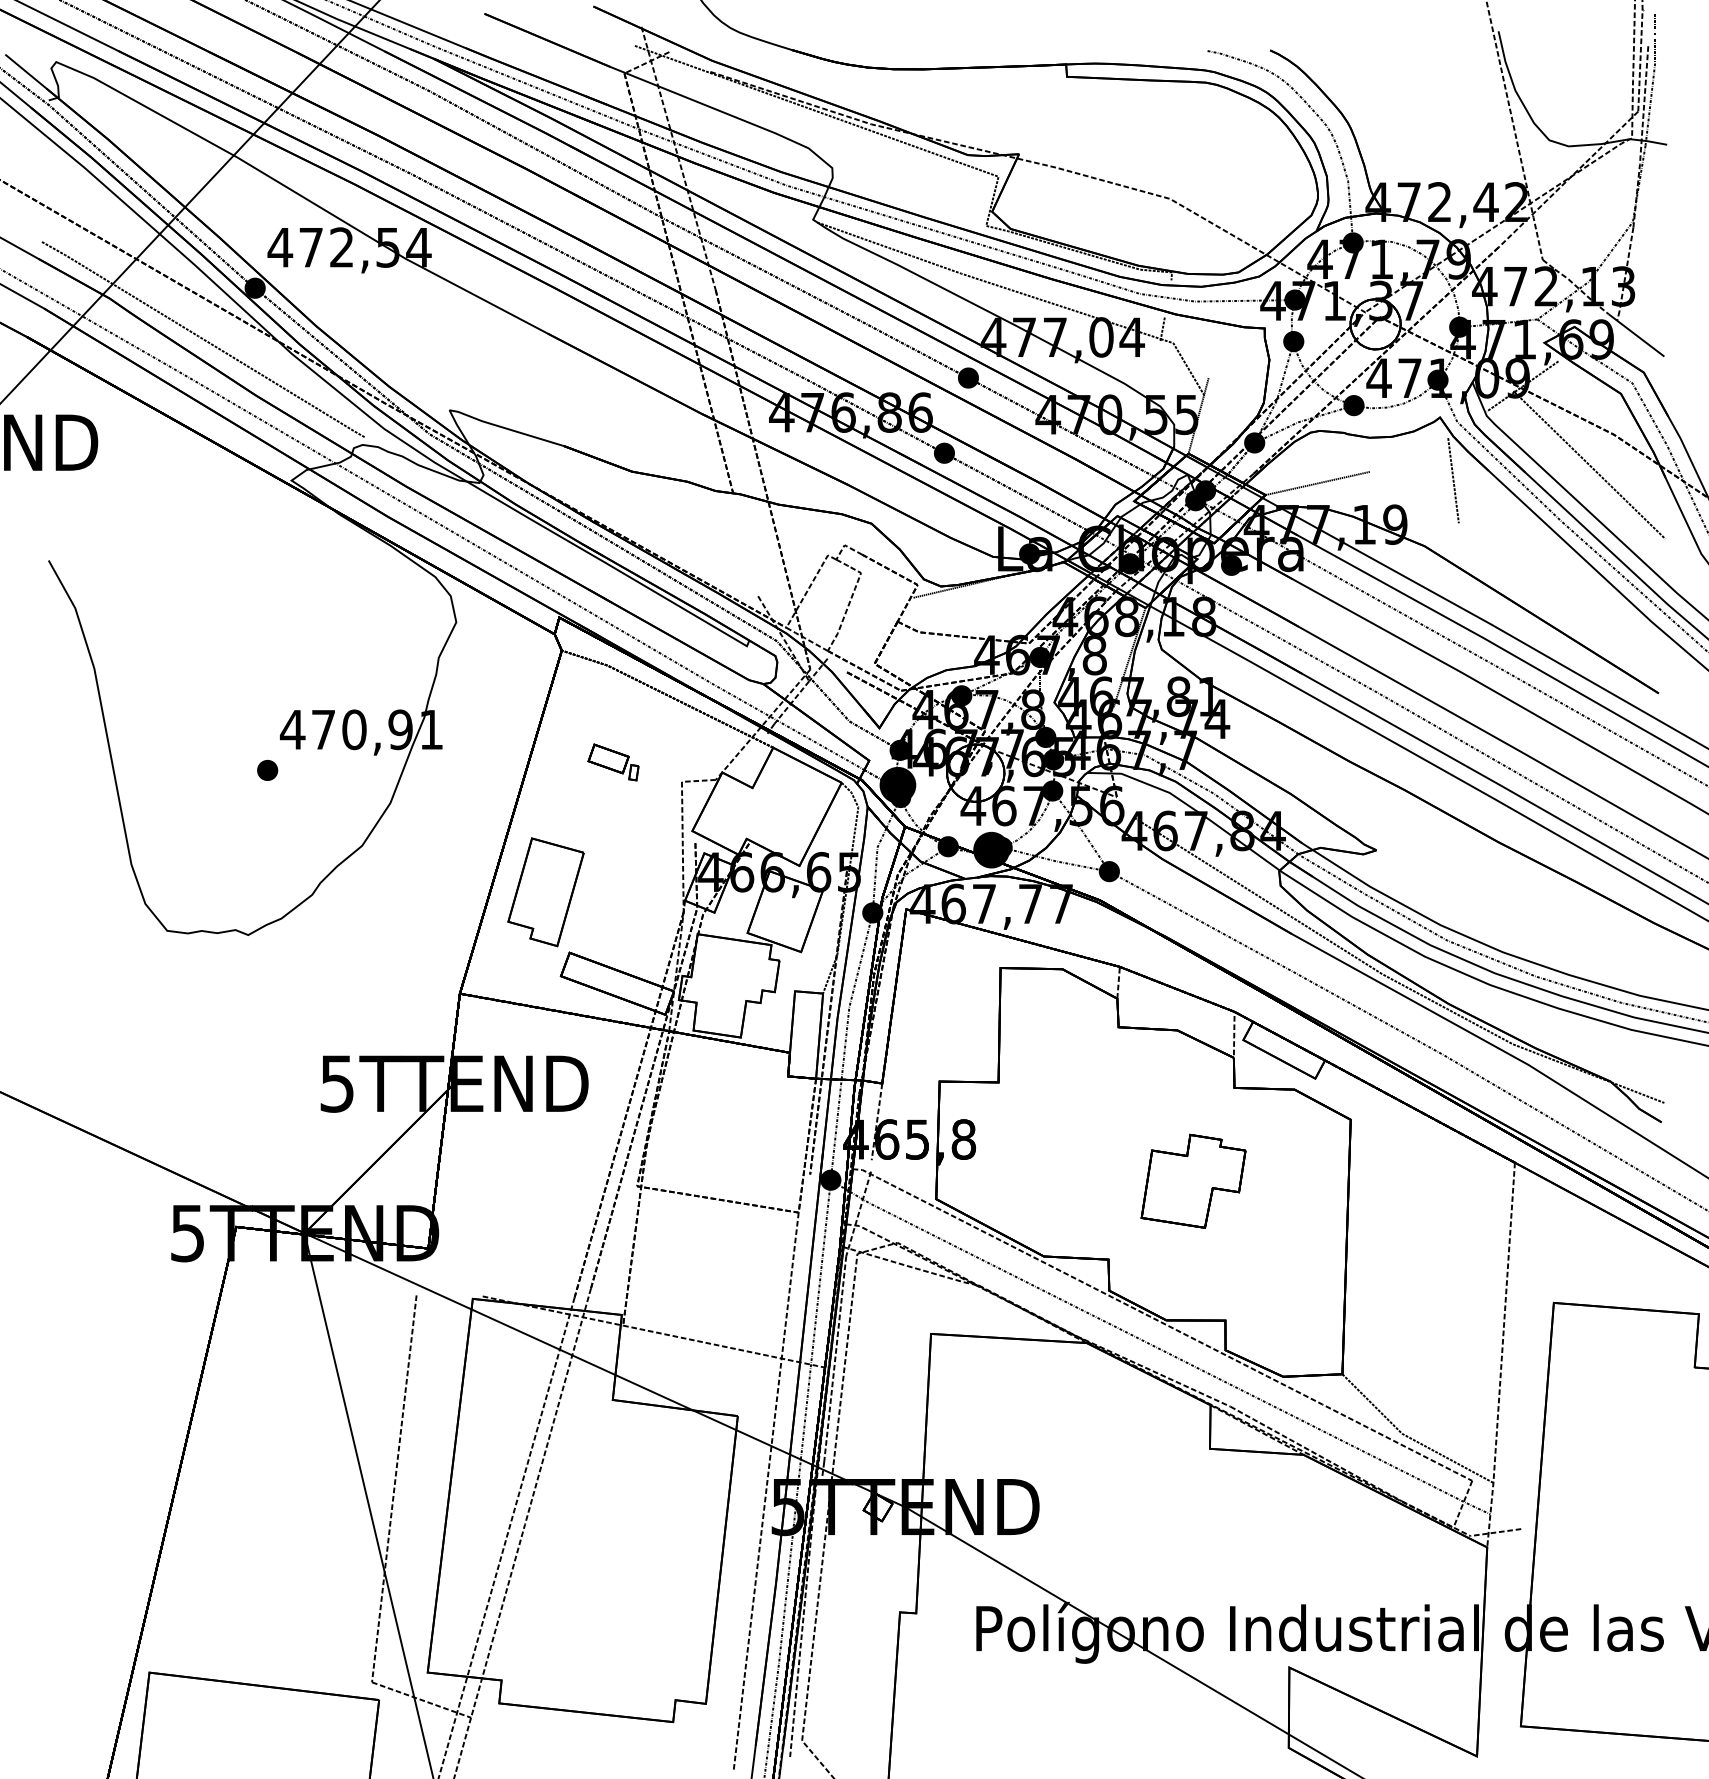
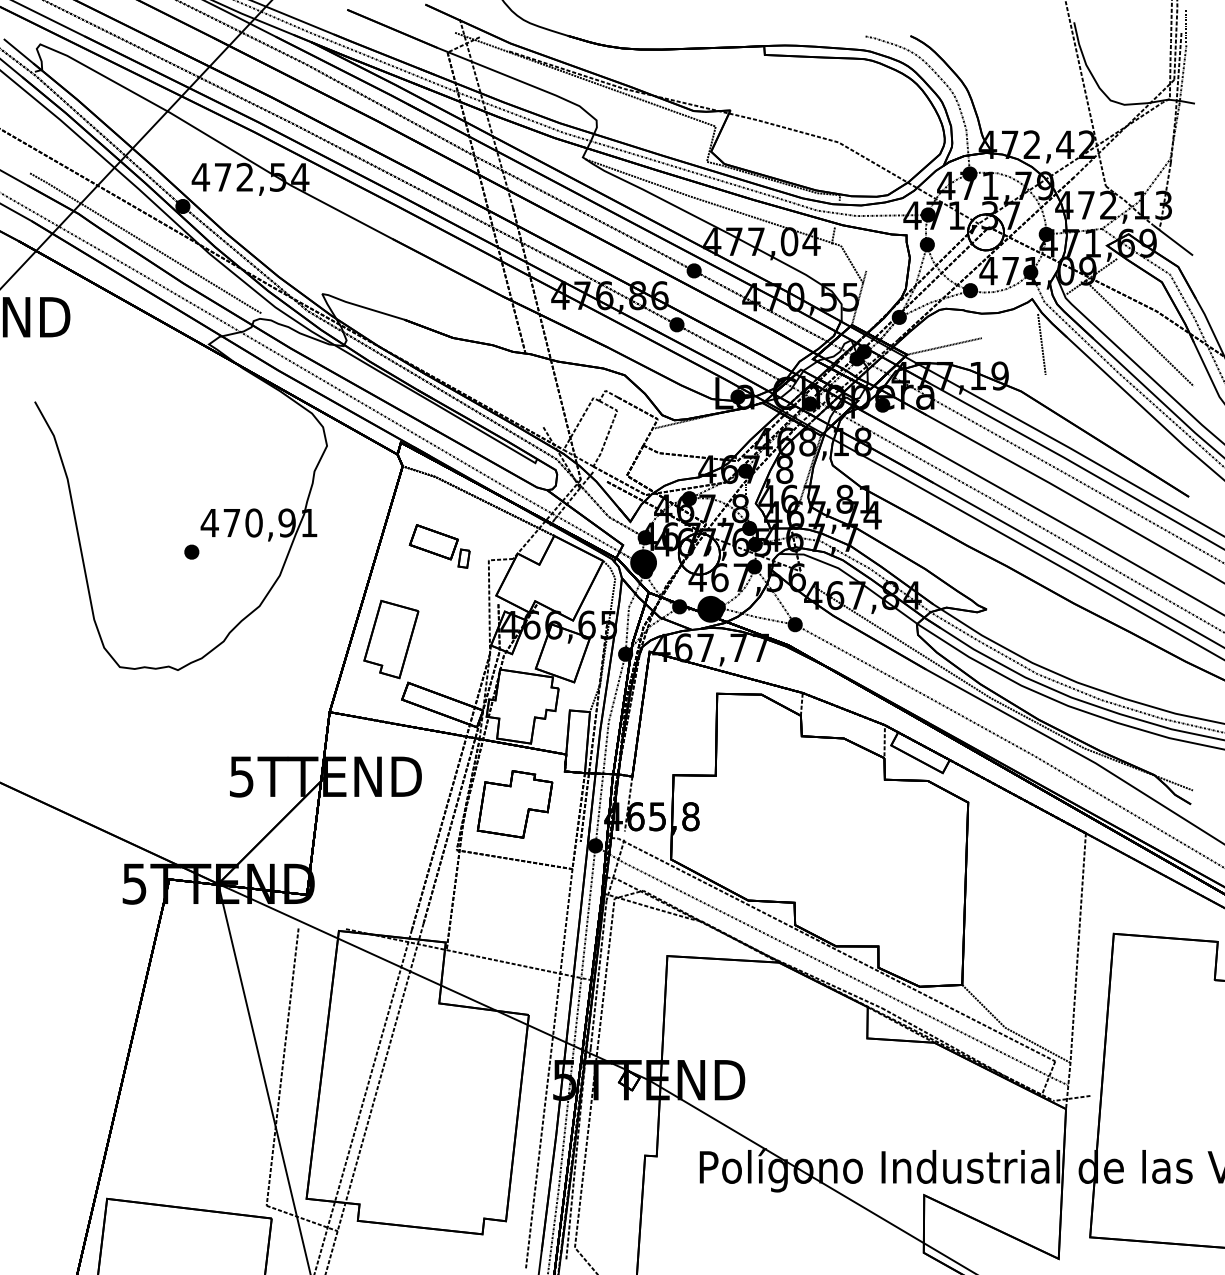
part: (613, 762) -> (439, 546), size x1.67
part: (1193, 1180) -> (515, 803), moved

